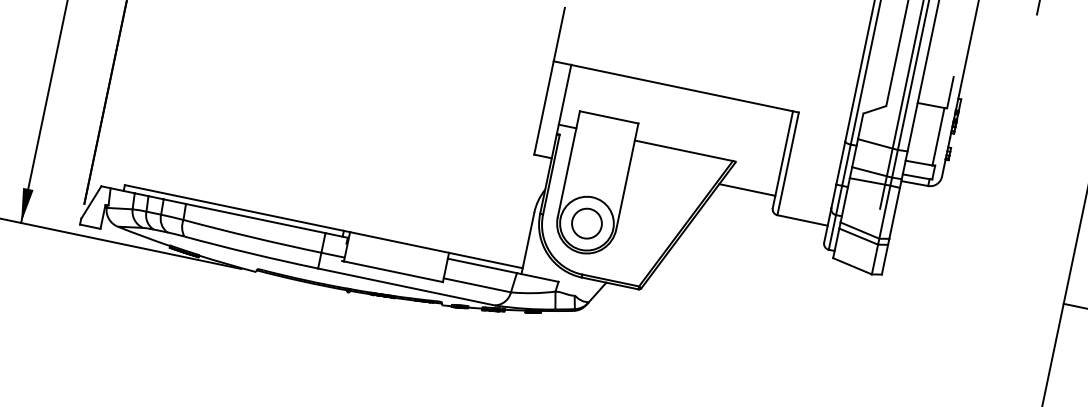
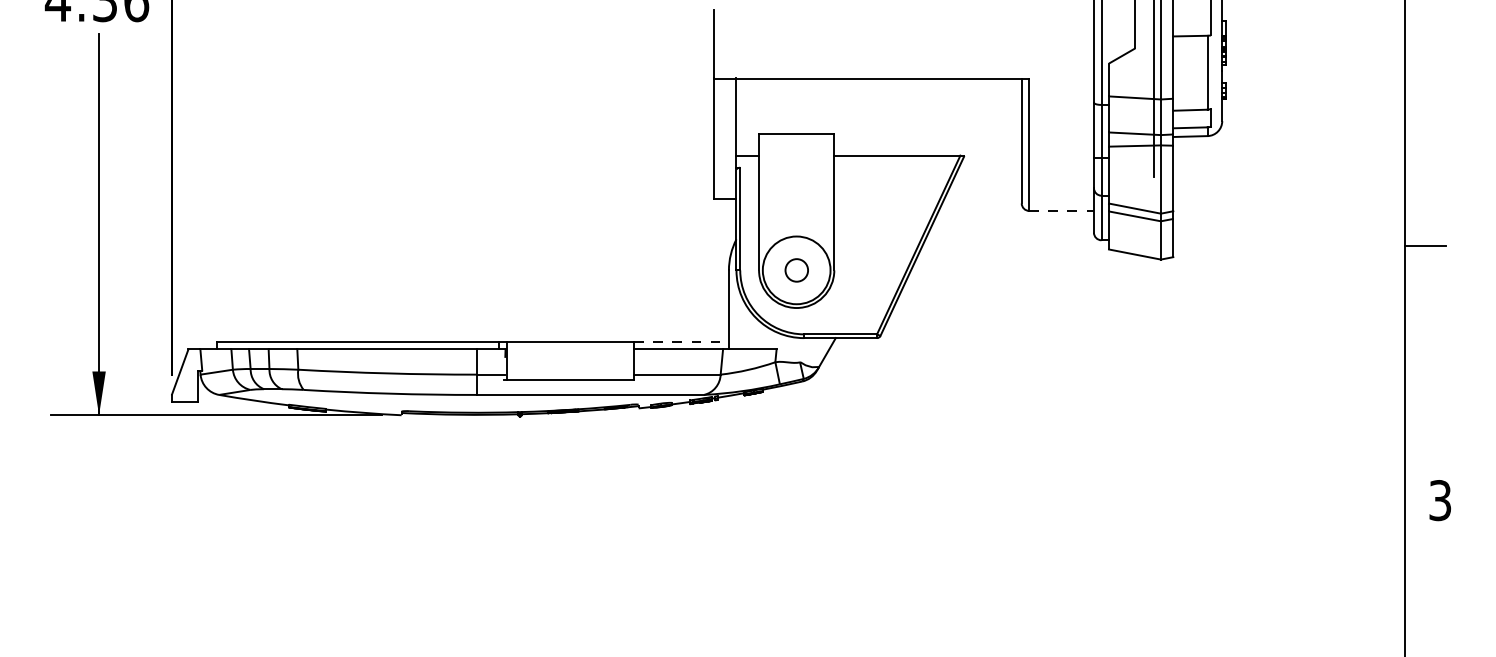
line: (747, 189) -> (985, 187), removed
line: (803, 220) -> (1062, 210), solid -> dashed
circle: (586, 223) -> (796, 270), size x0.6
line: (486, 260) -> (682, 341), solid -> dashed

